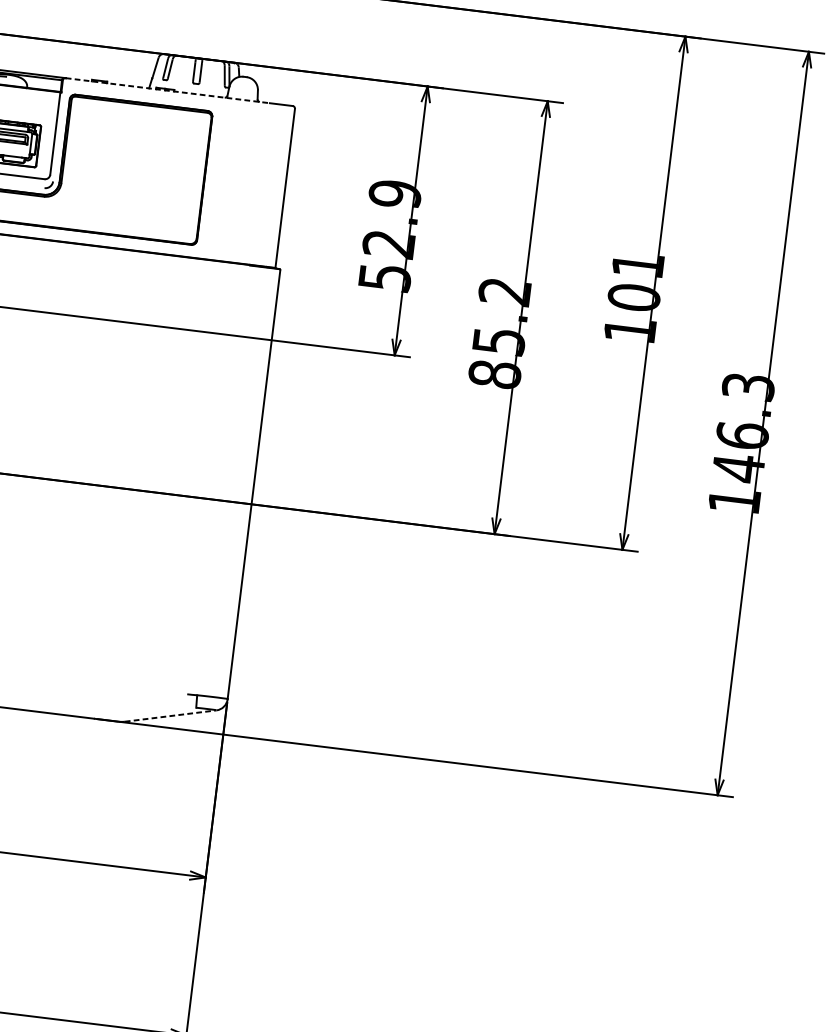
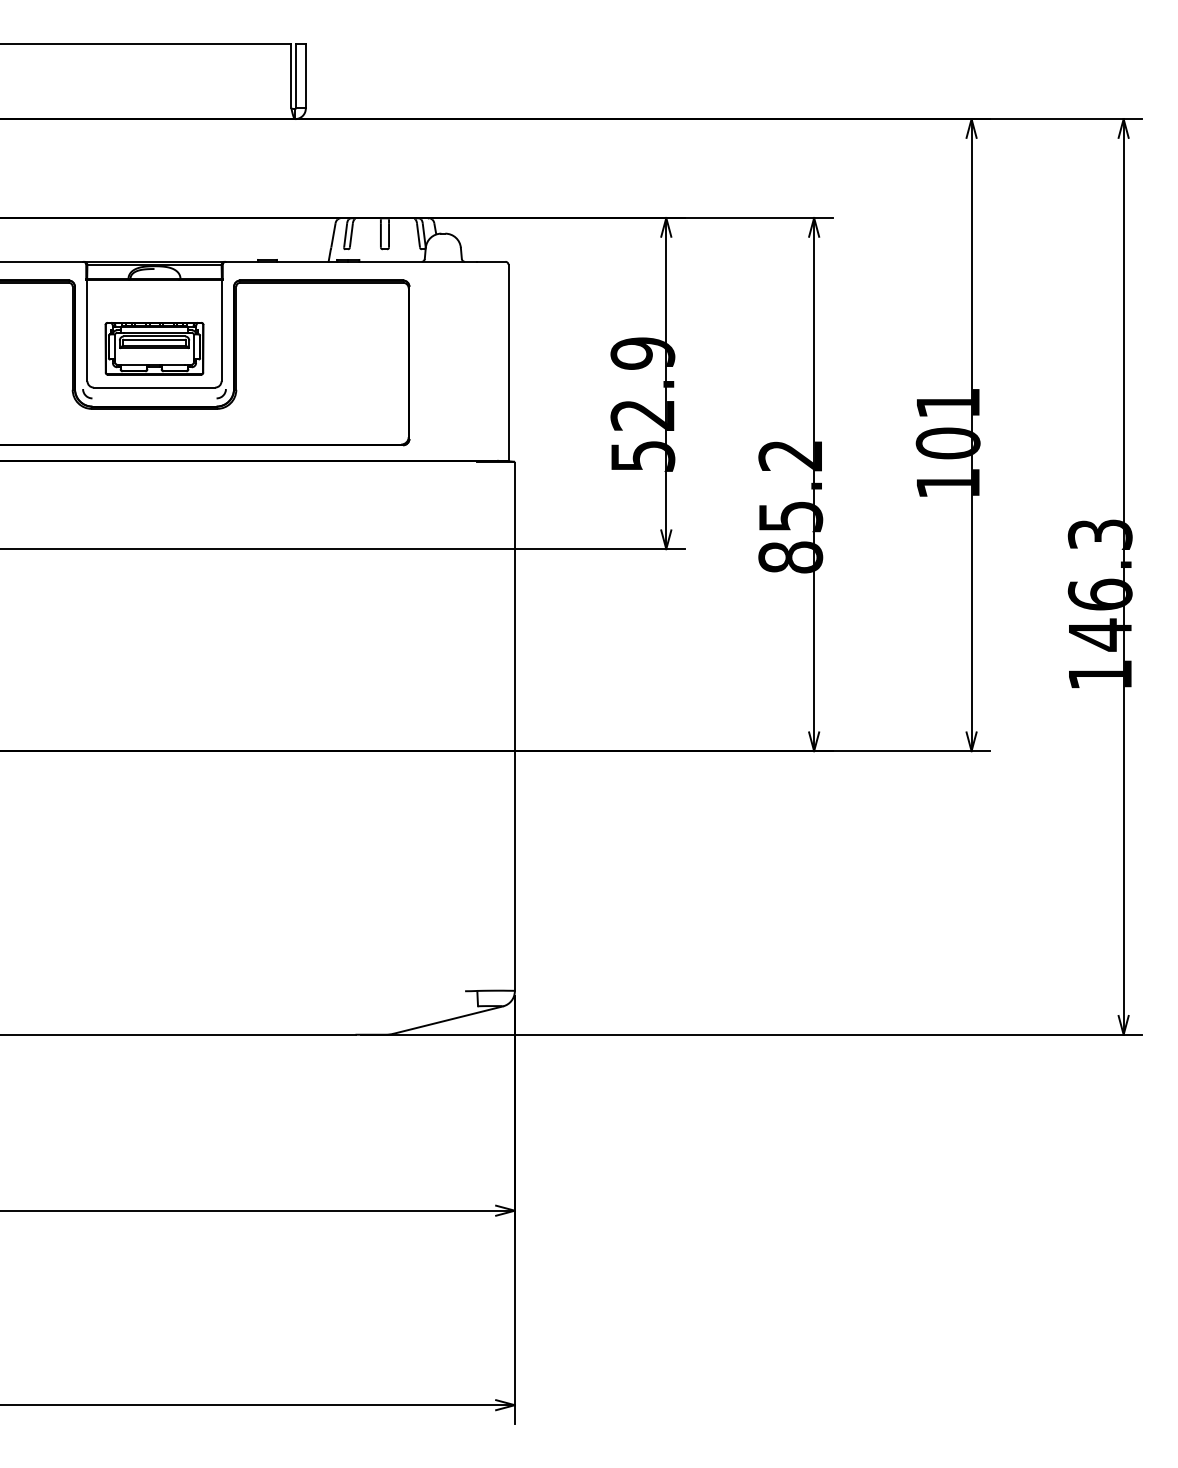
line: (167, 90) -> (351, 261), dashed -> solid
line: (170, 715) -> (448, 1019), dashed -> solid

